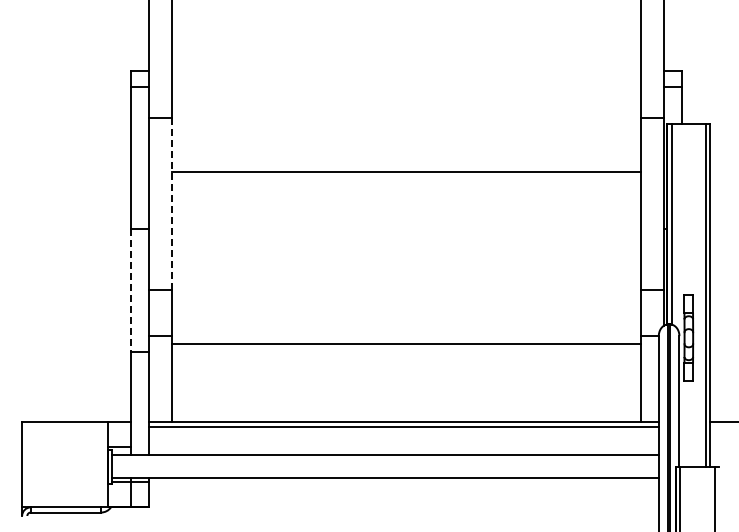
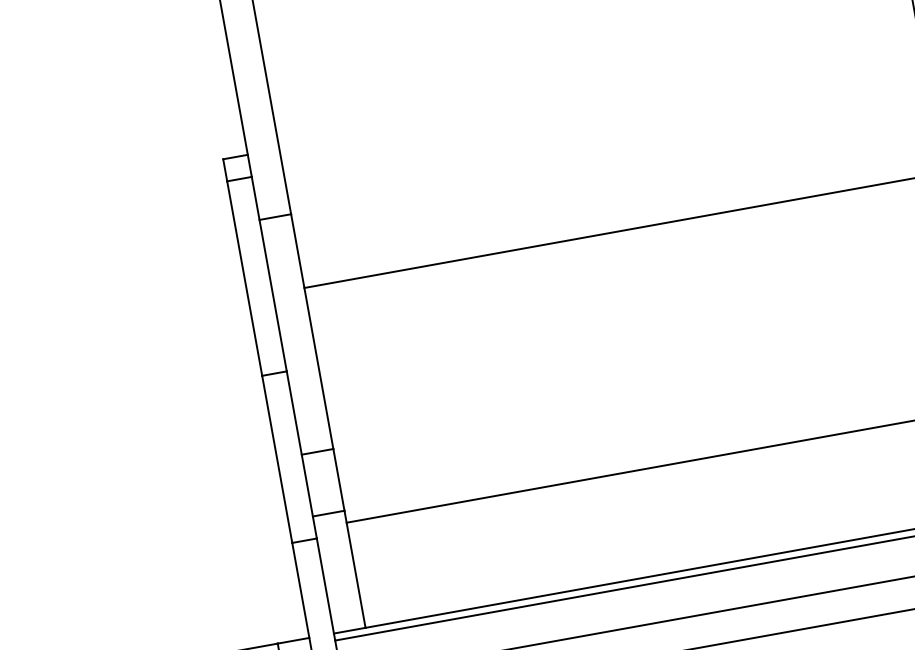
line: (172, 203) -> (312, 330), dashed -> solid
line: (131, 291) -> (277, 460), dashed -> solid

